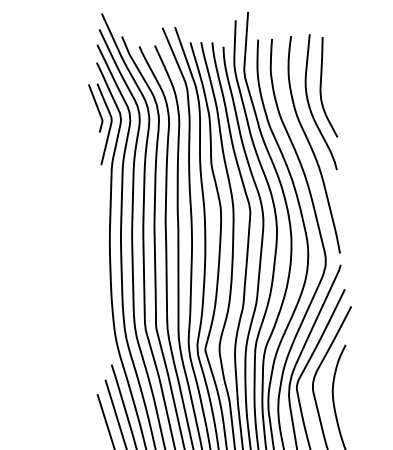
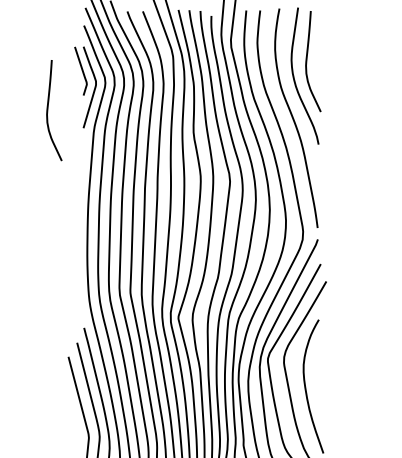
curve: (65, 149) -> (48, 110), added

